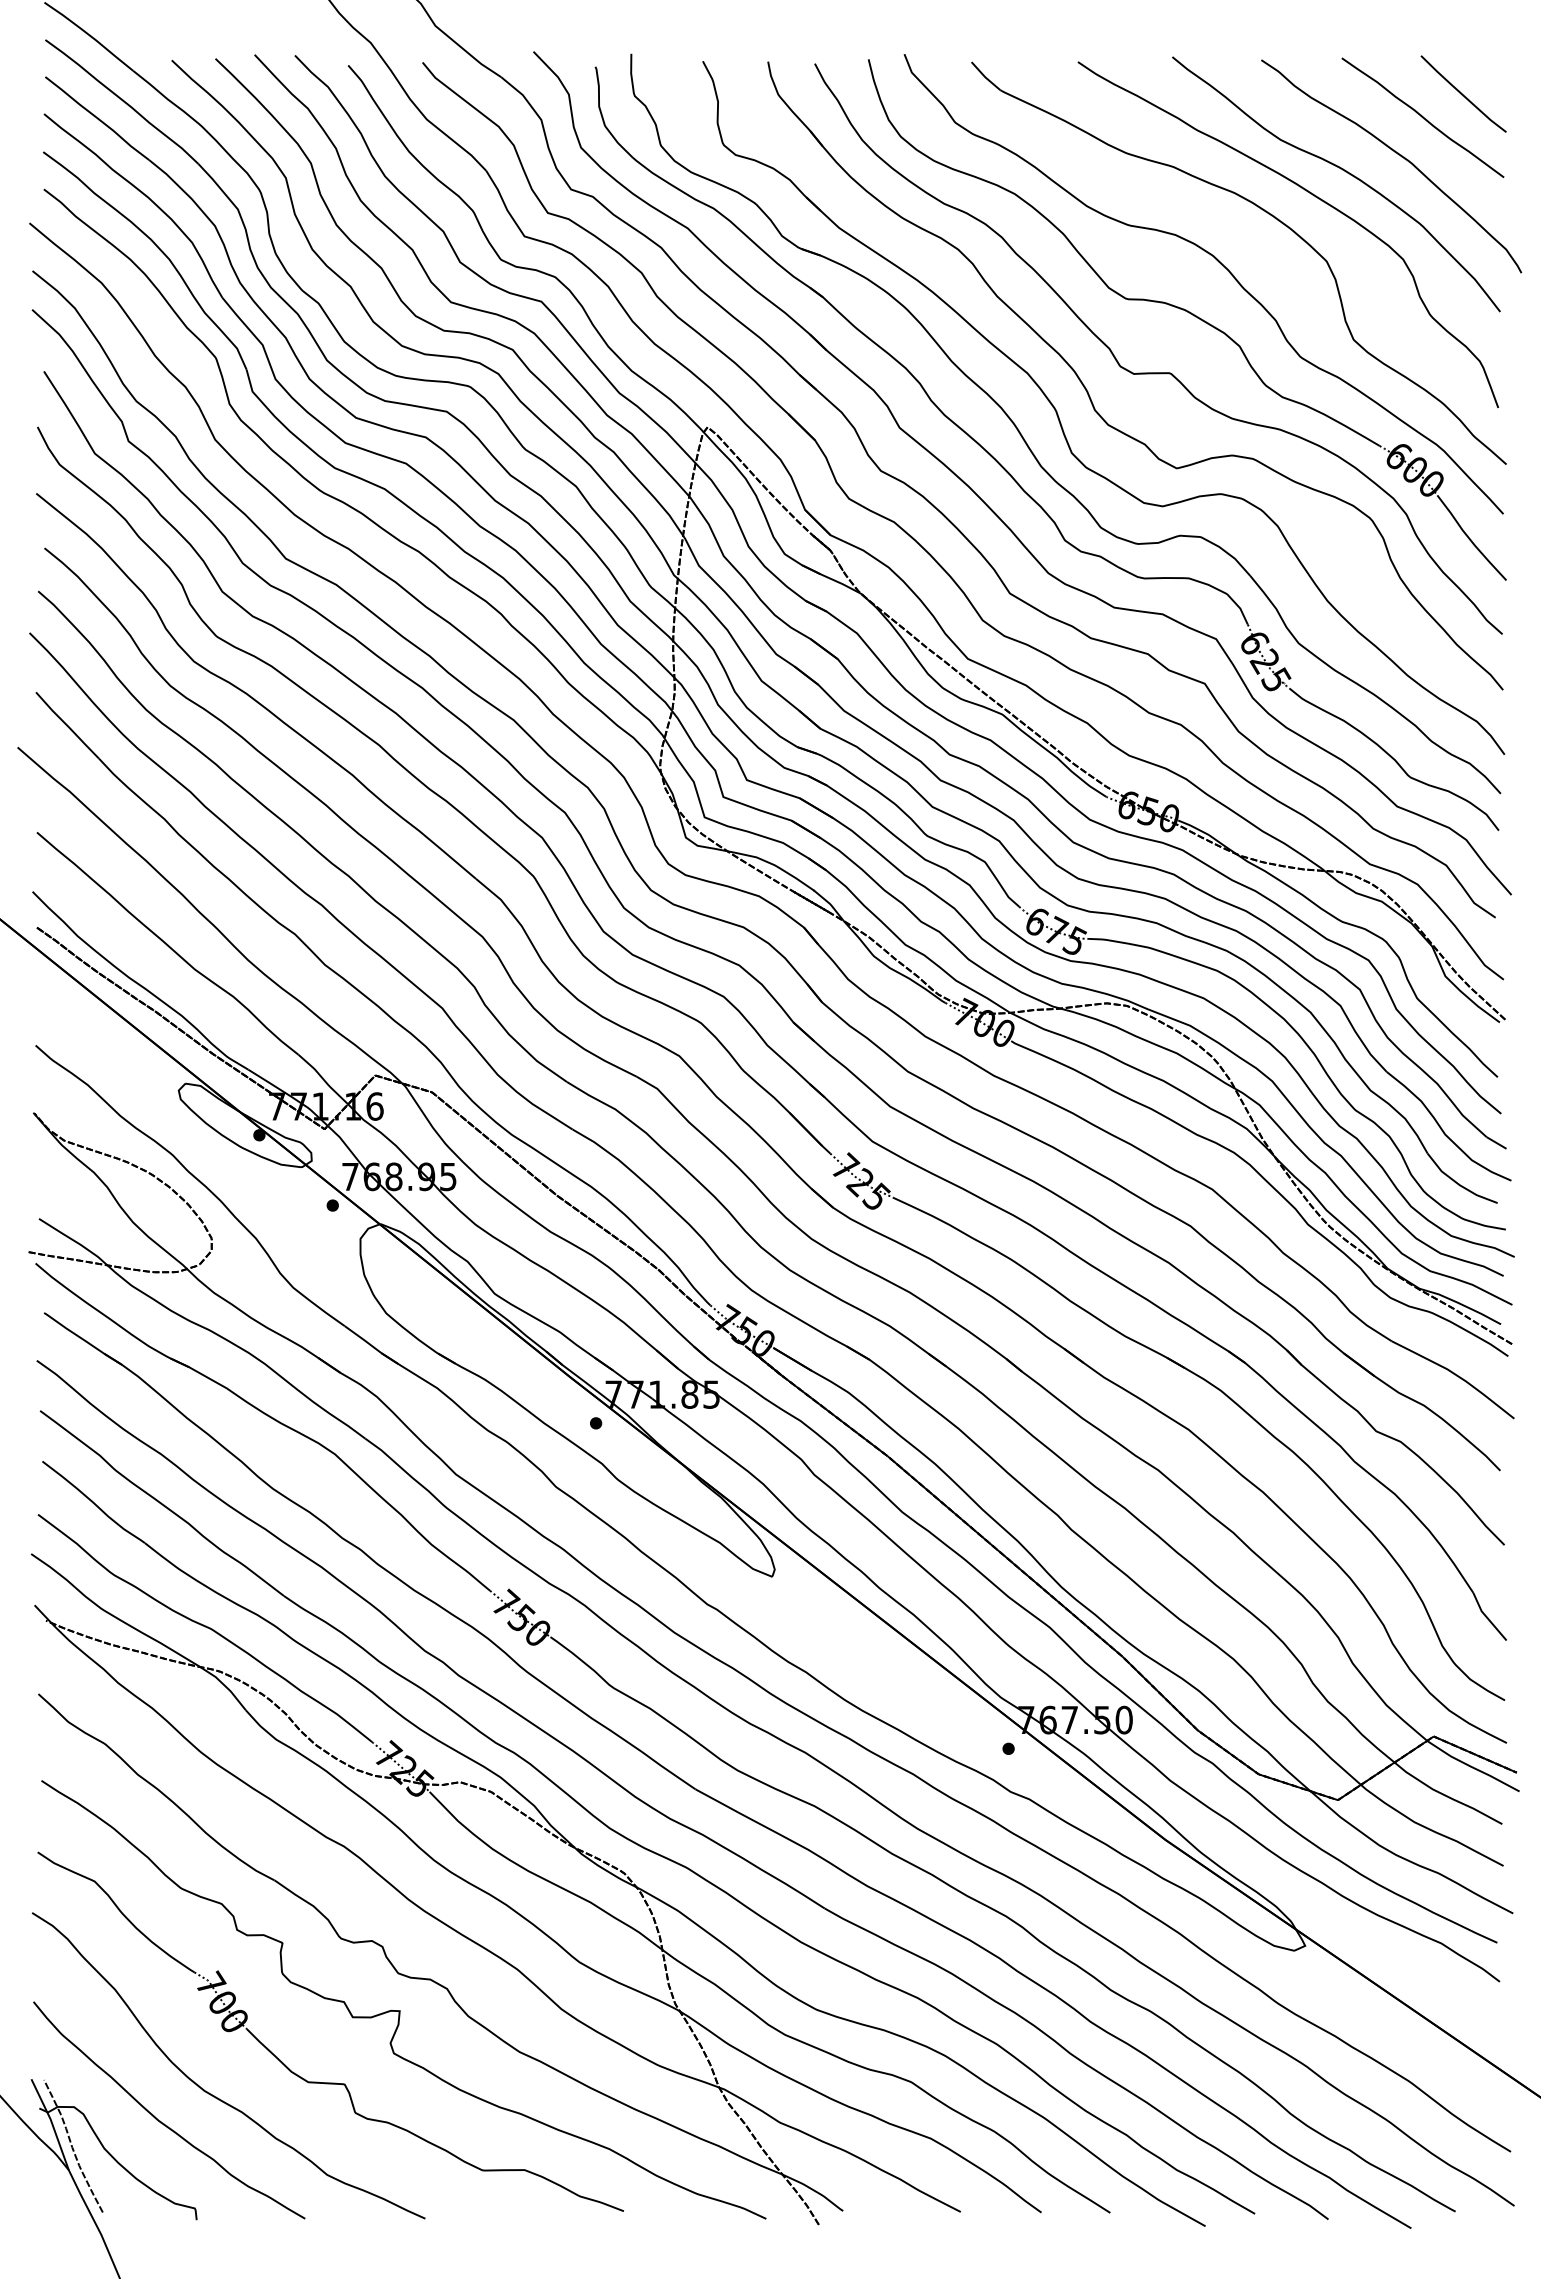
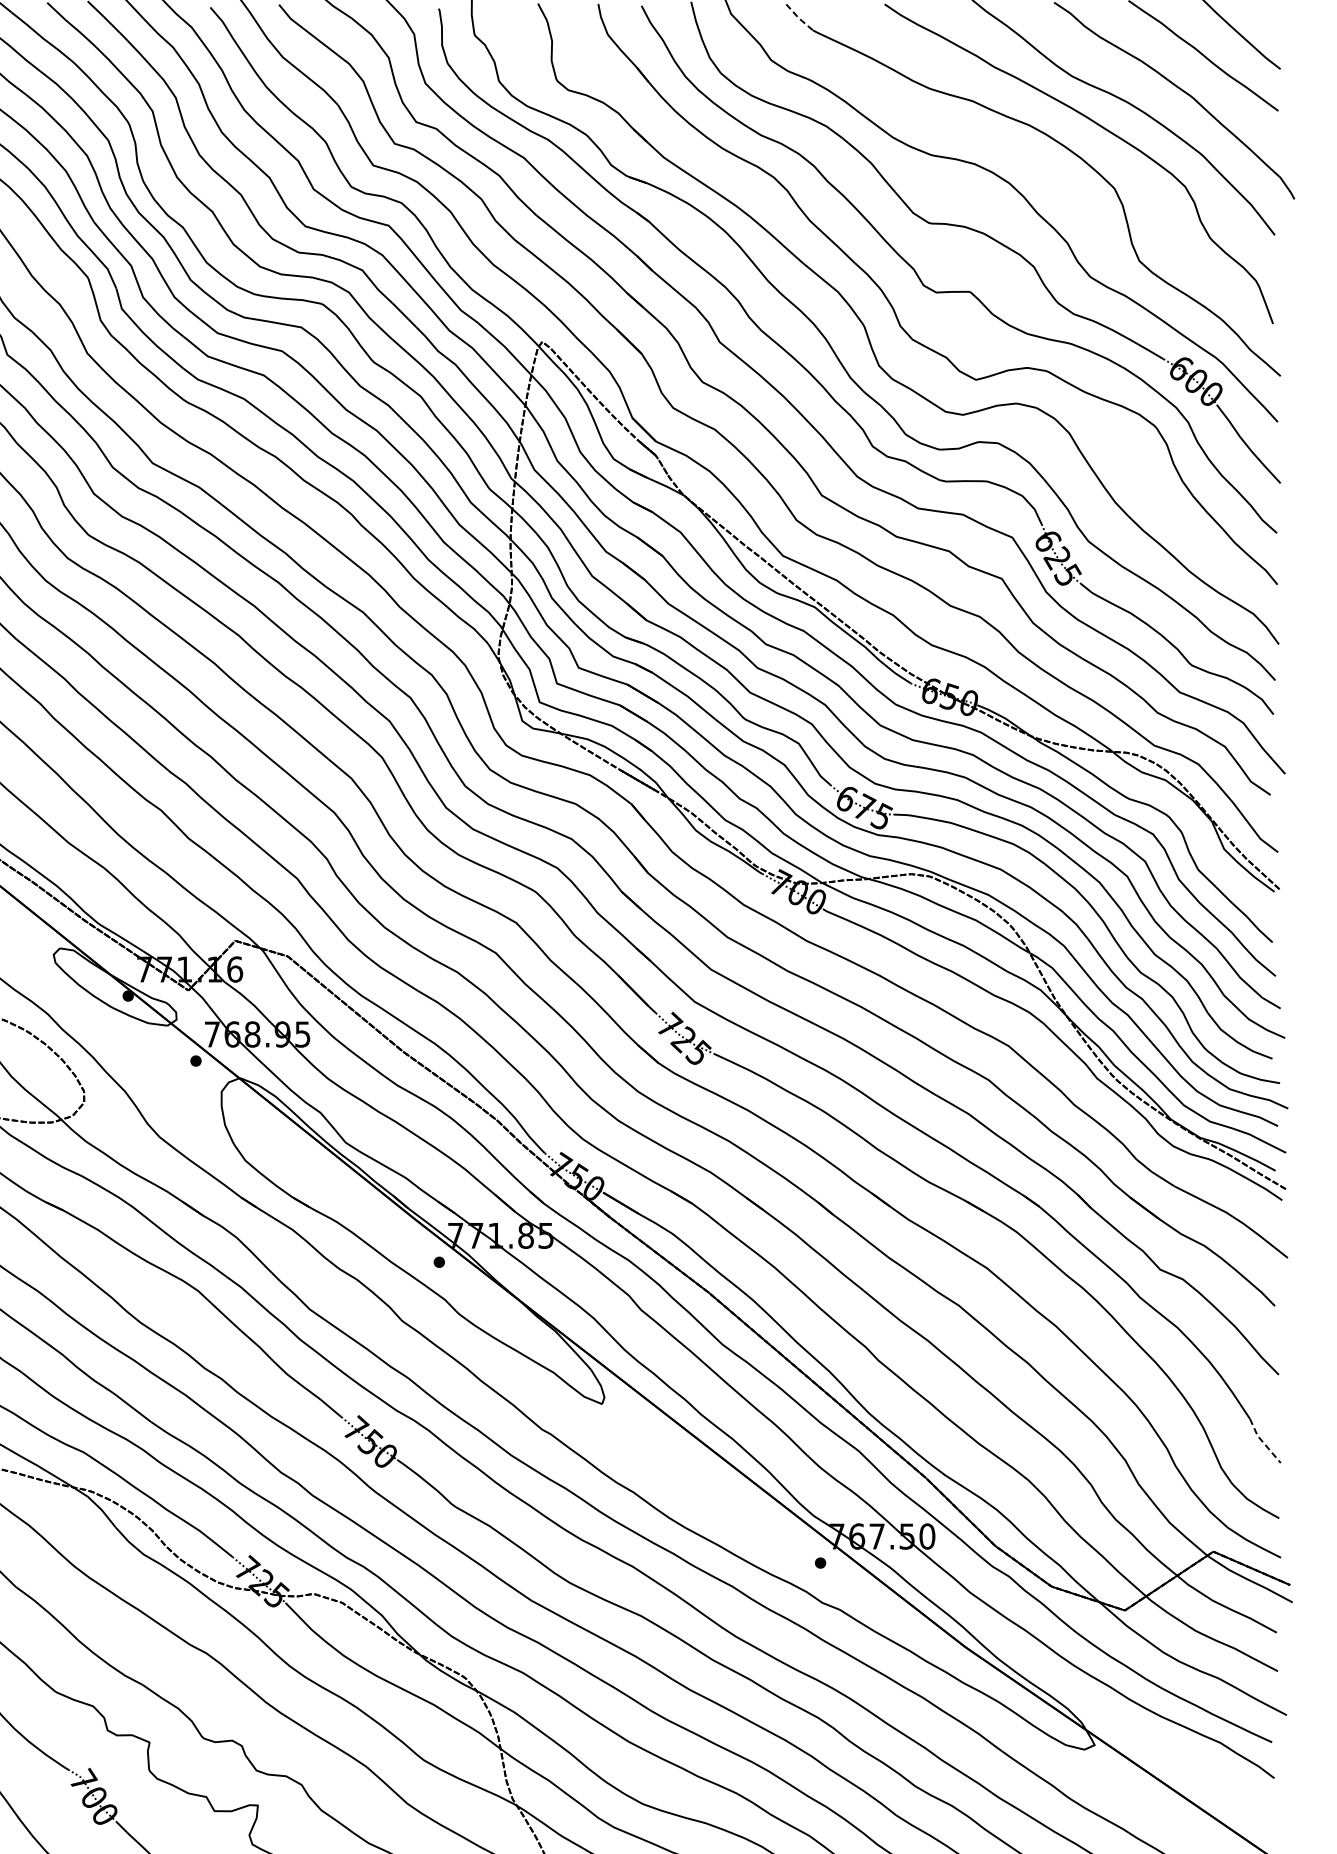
line: (985, 77) -> (799, 18), solid -> dashed
line: (1487, 1618) -> (1263, 1442), solid -> dashed

